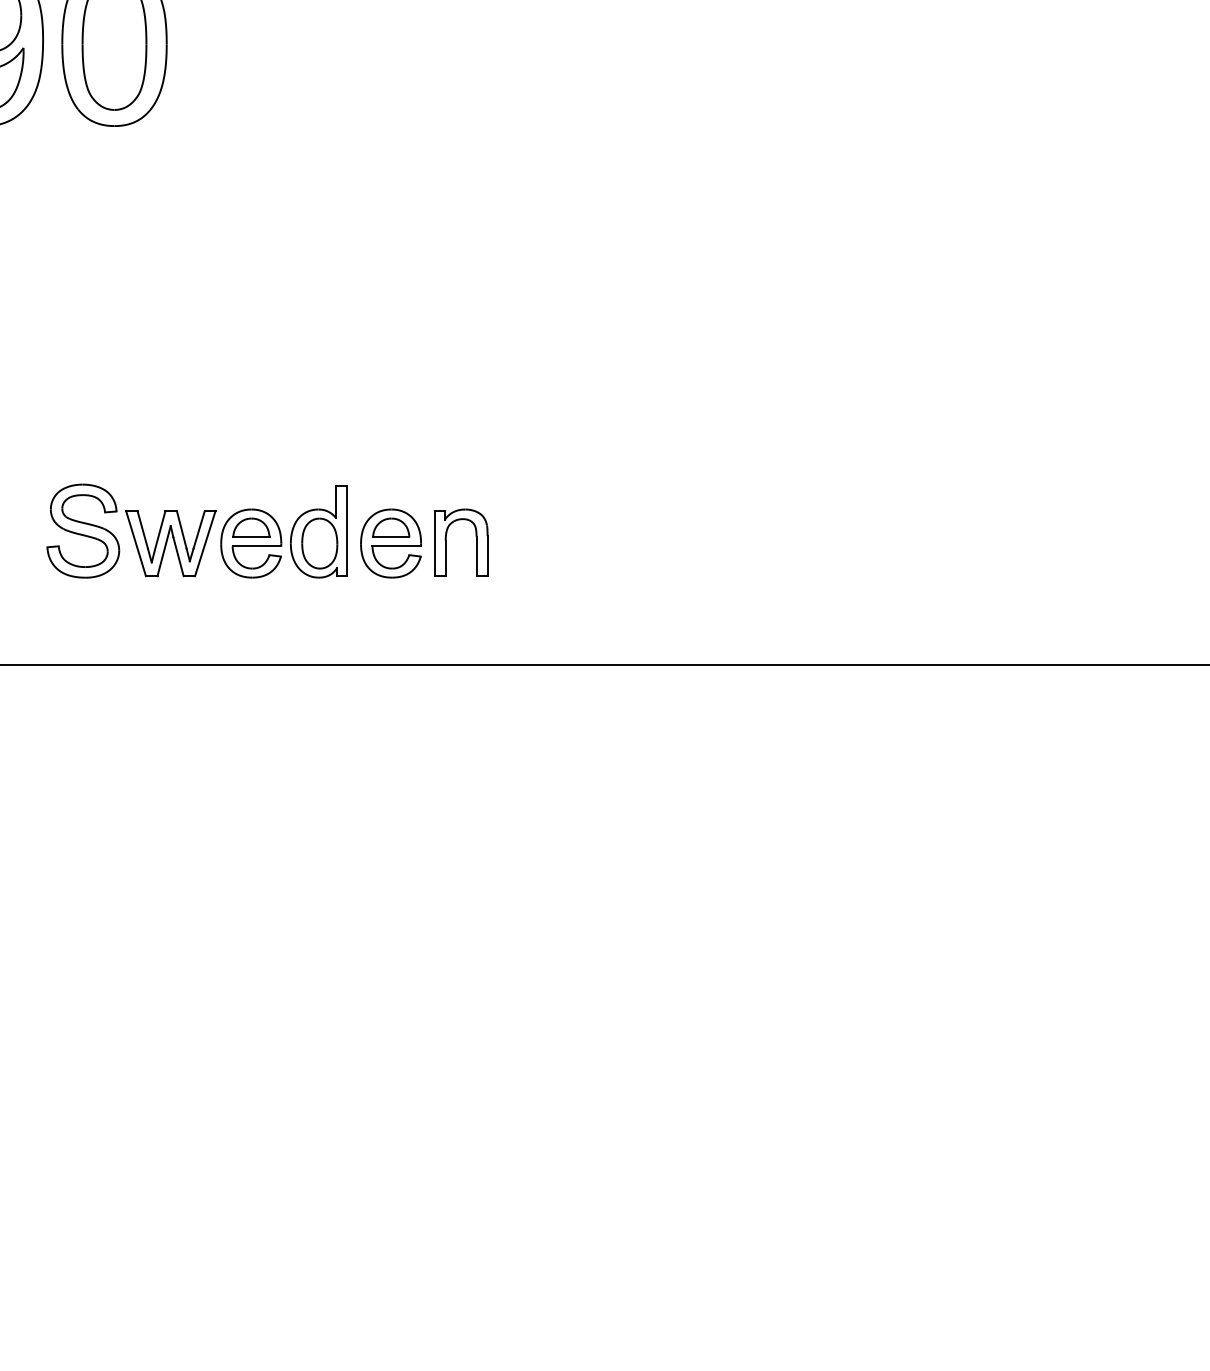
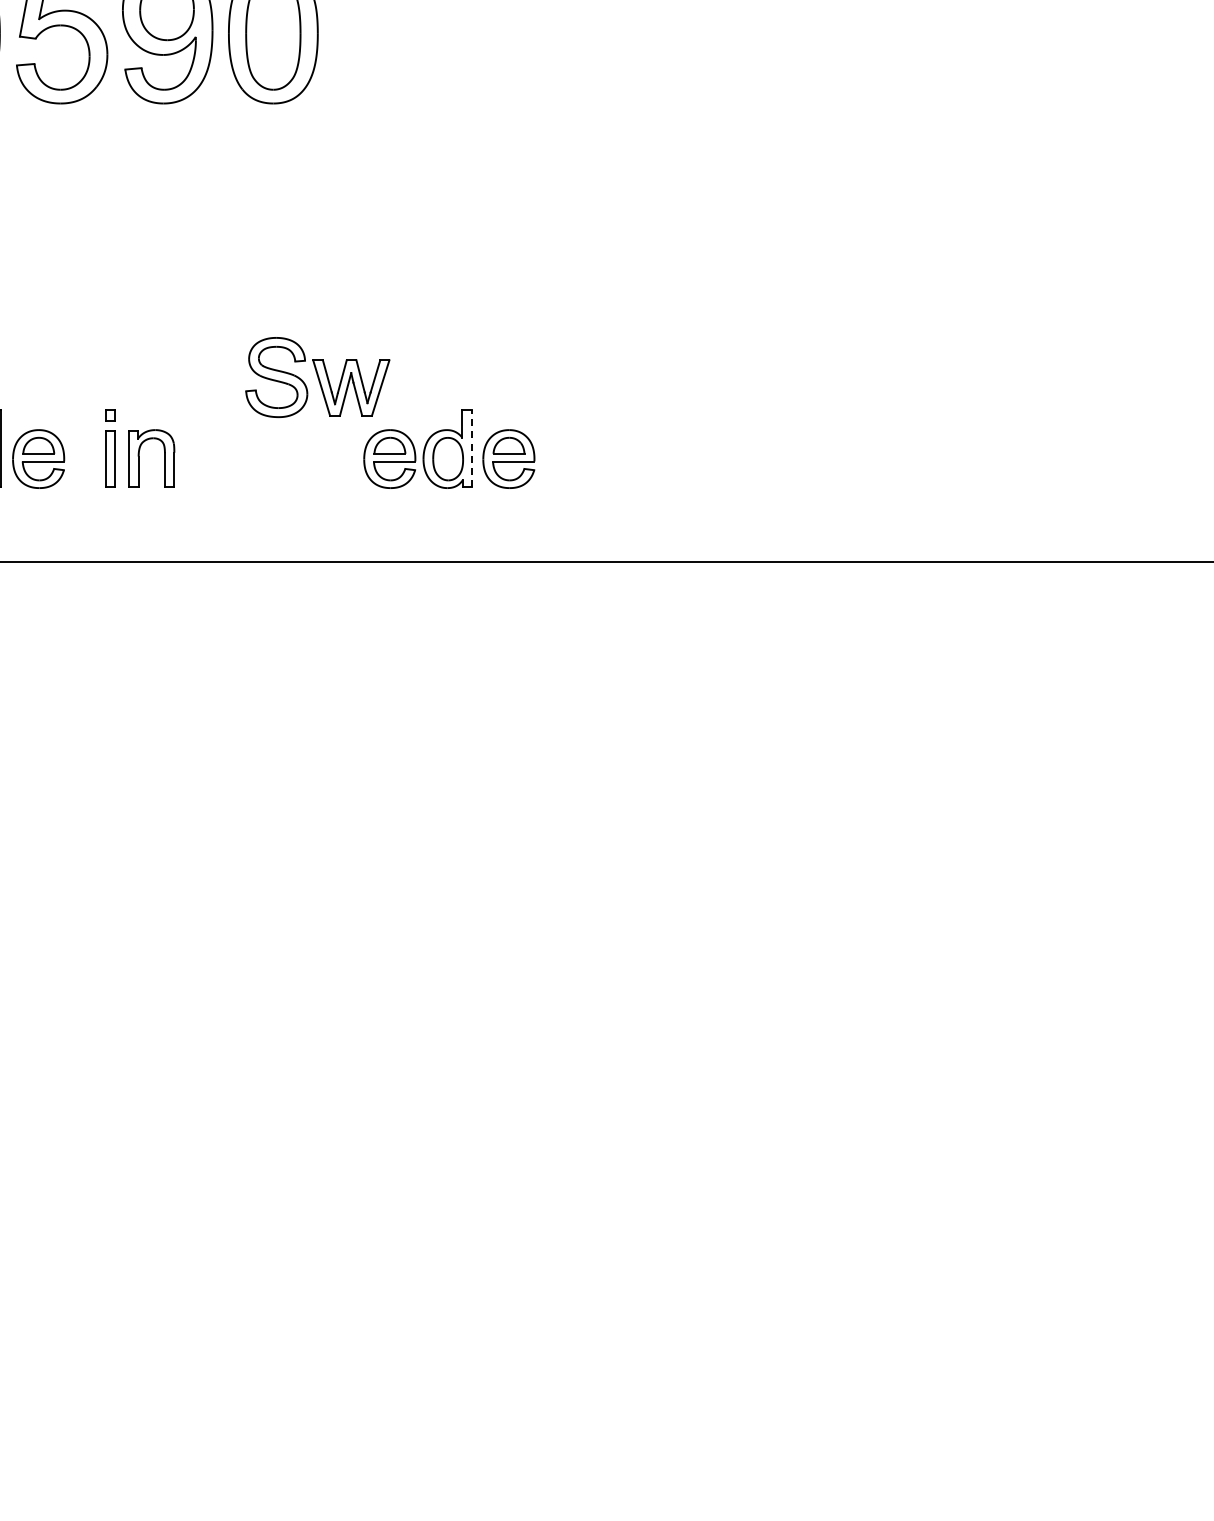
part: (131, 531) -> (317, 377), moved
line: (347, 531) -> (471, 448), solid -> dashed
part: (446, 540) -> (556, 456), removed

